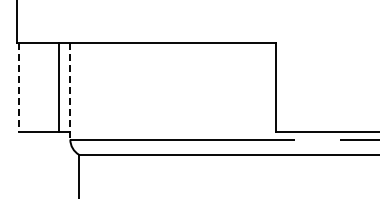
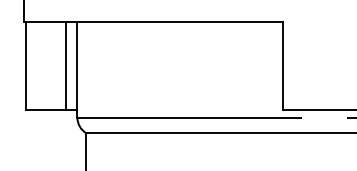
line: (18, 88) -> (25, 66), dashed -> solid
line: (70, 91) -> (77, 69), dashed -> solid

